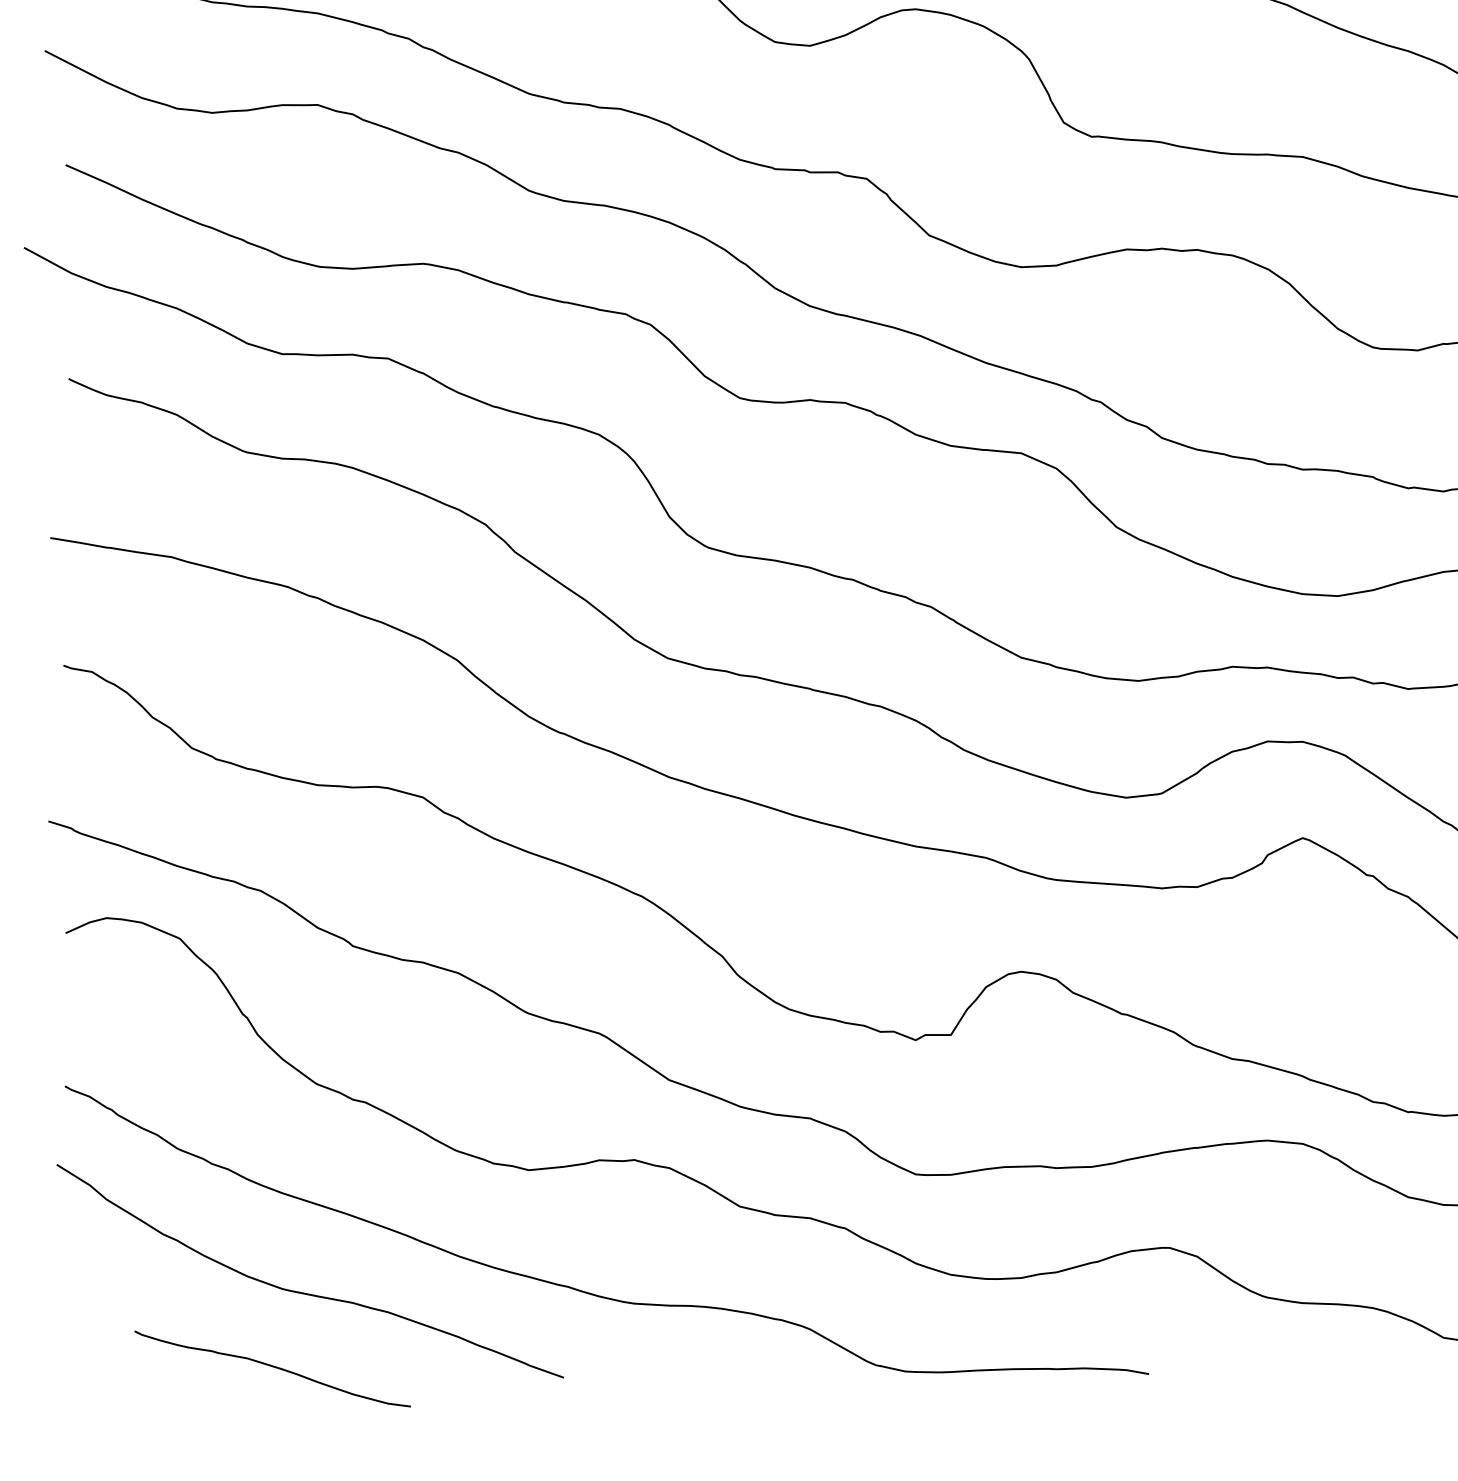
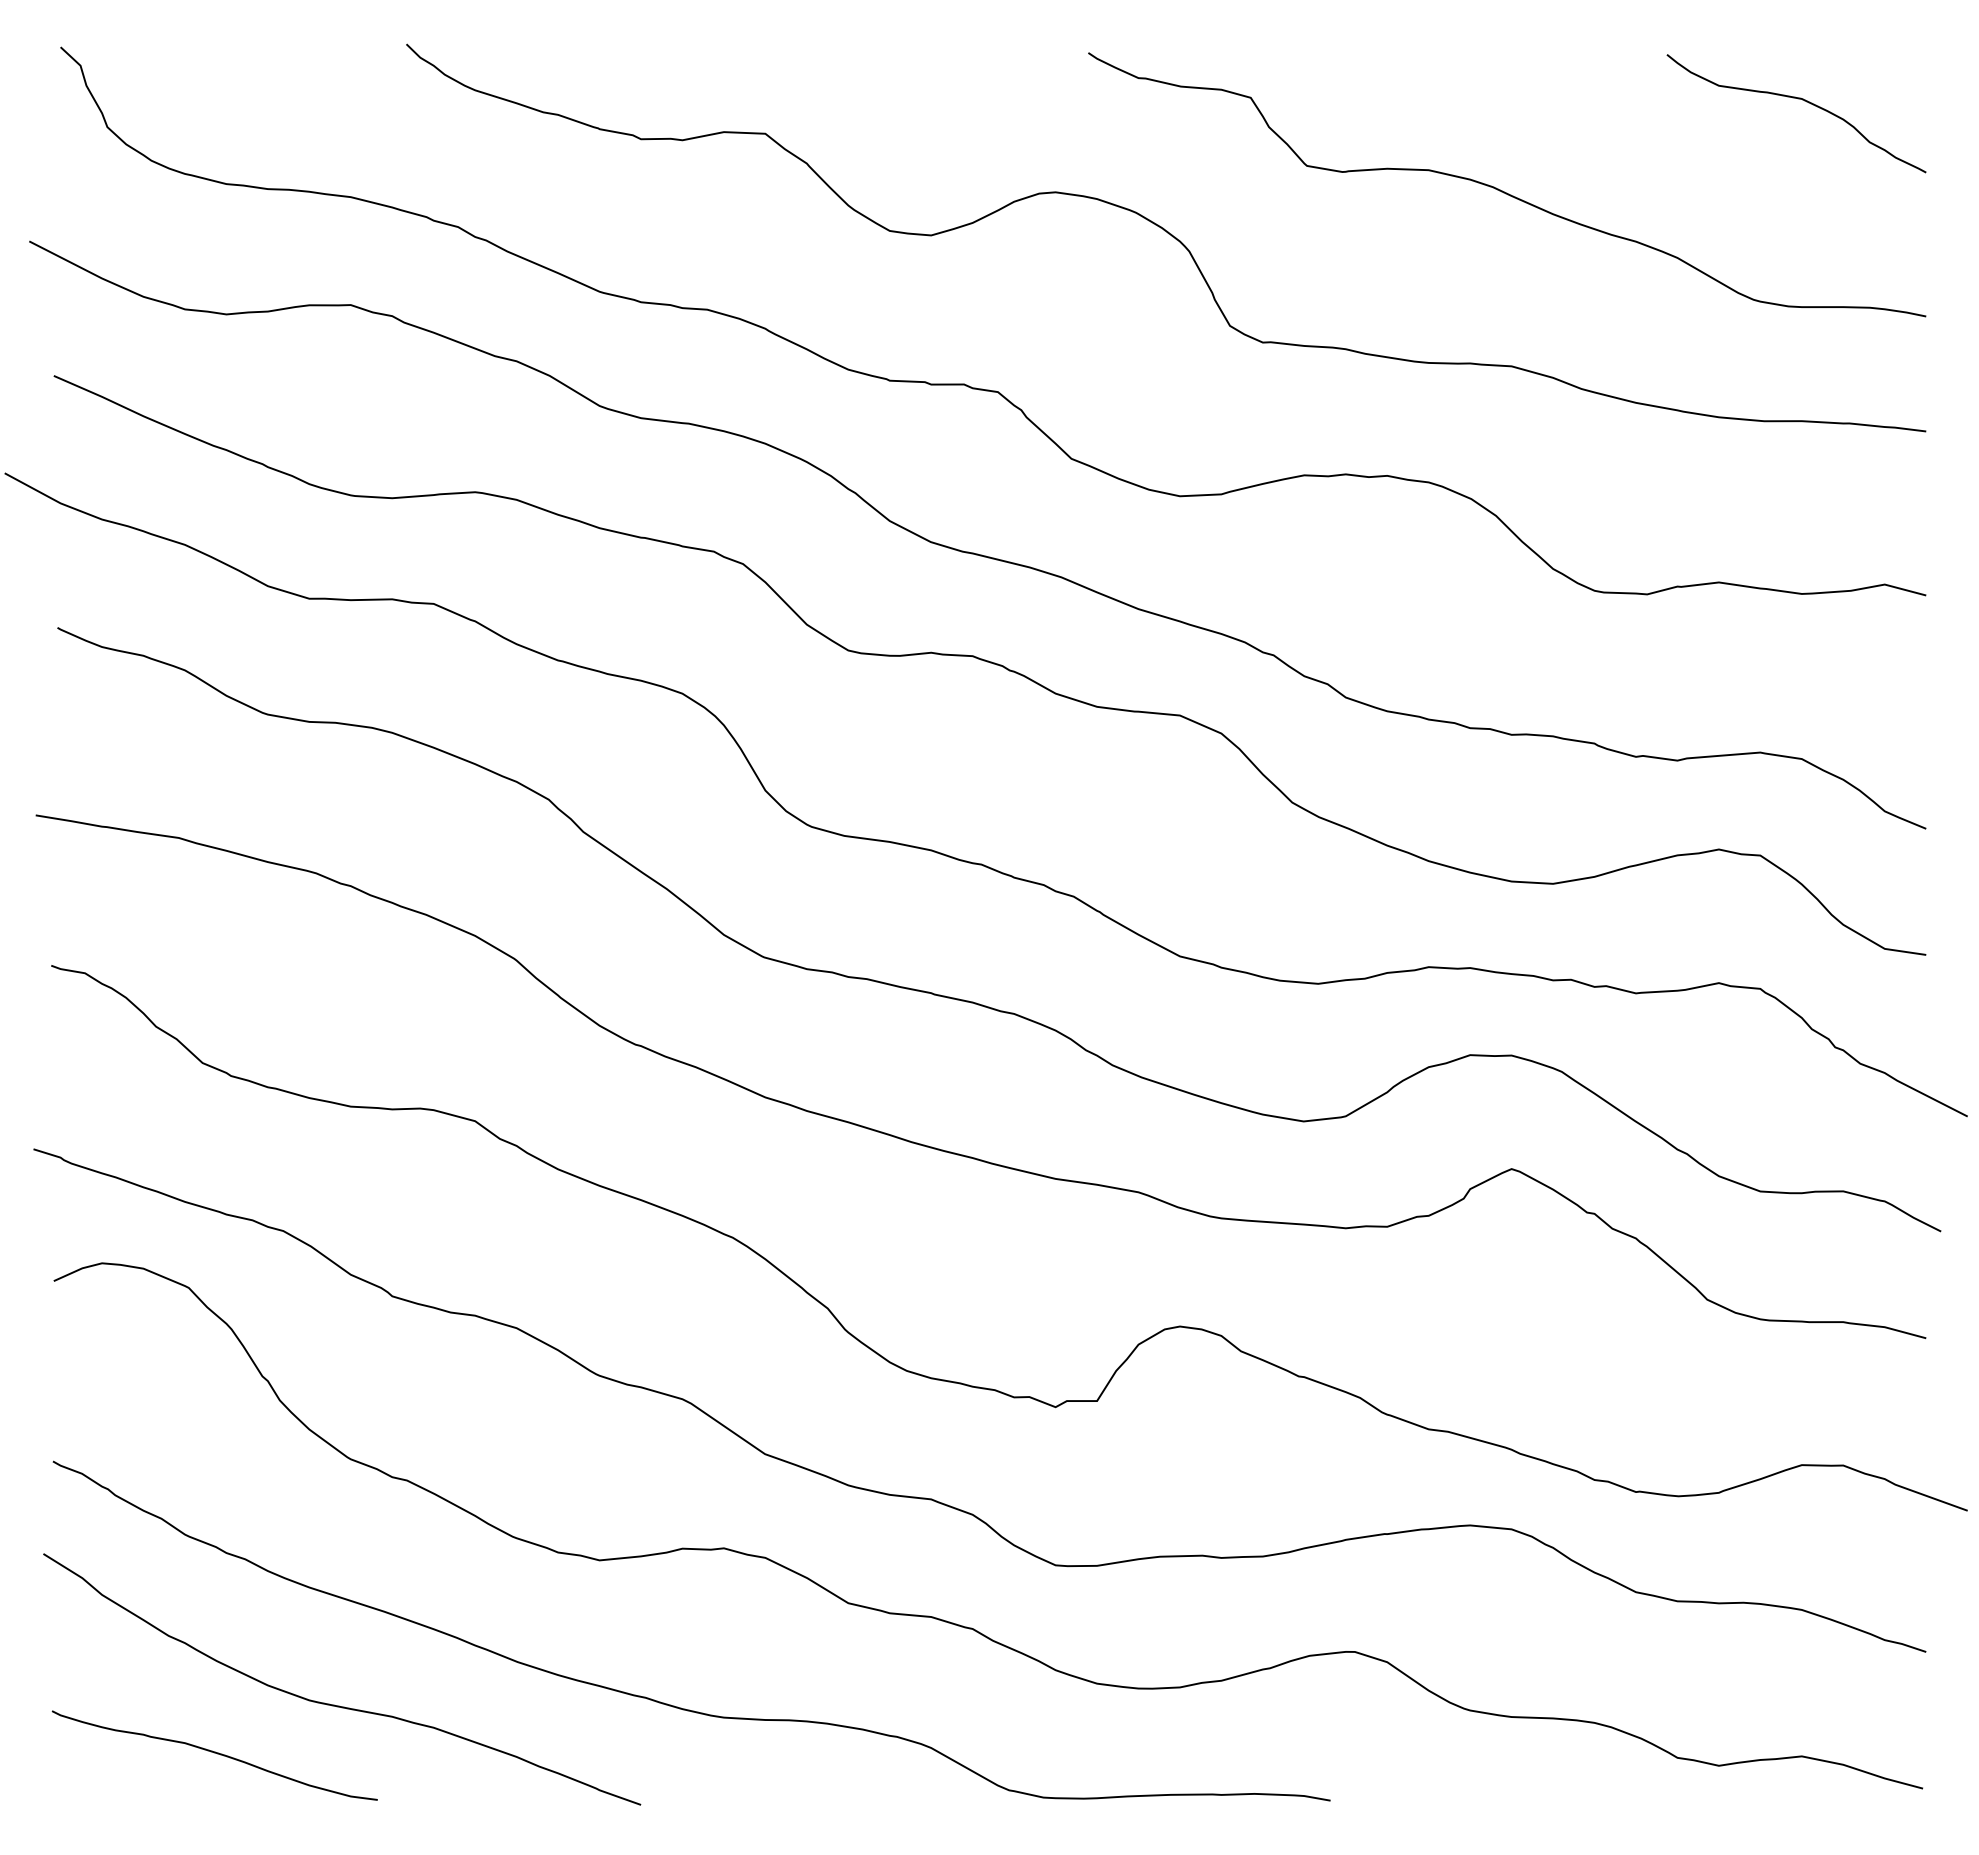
curve: (272, 1367) -> (214, 1753), moved

